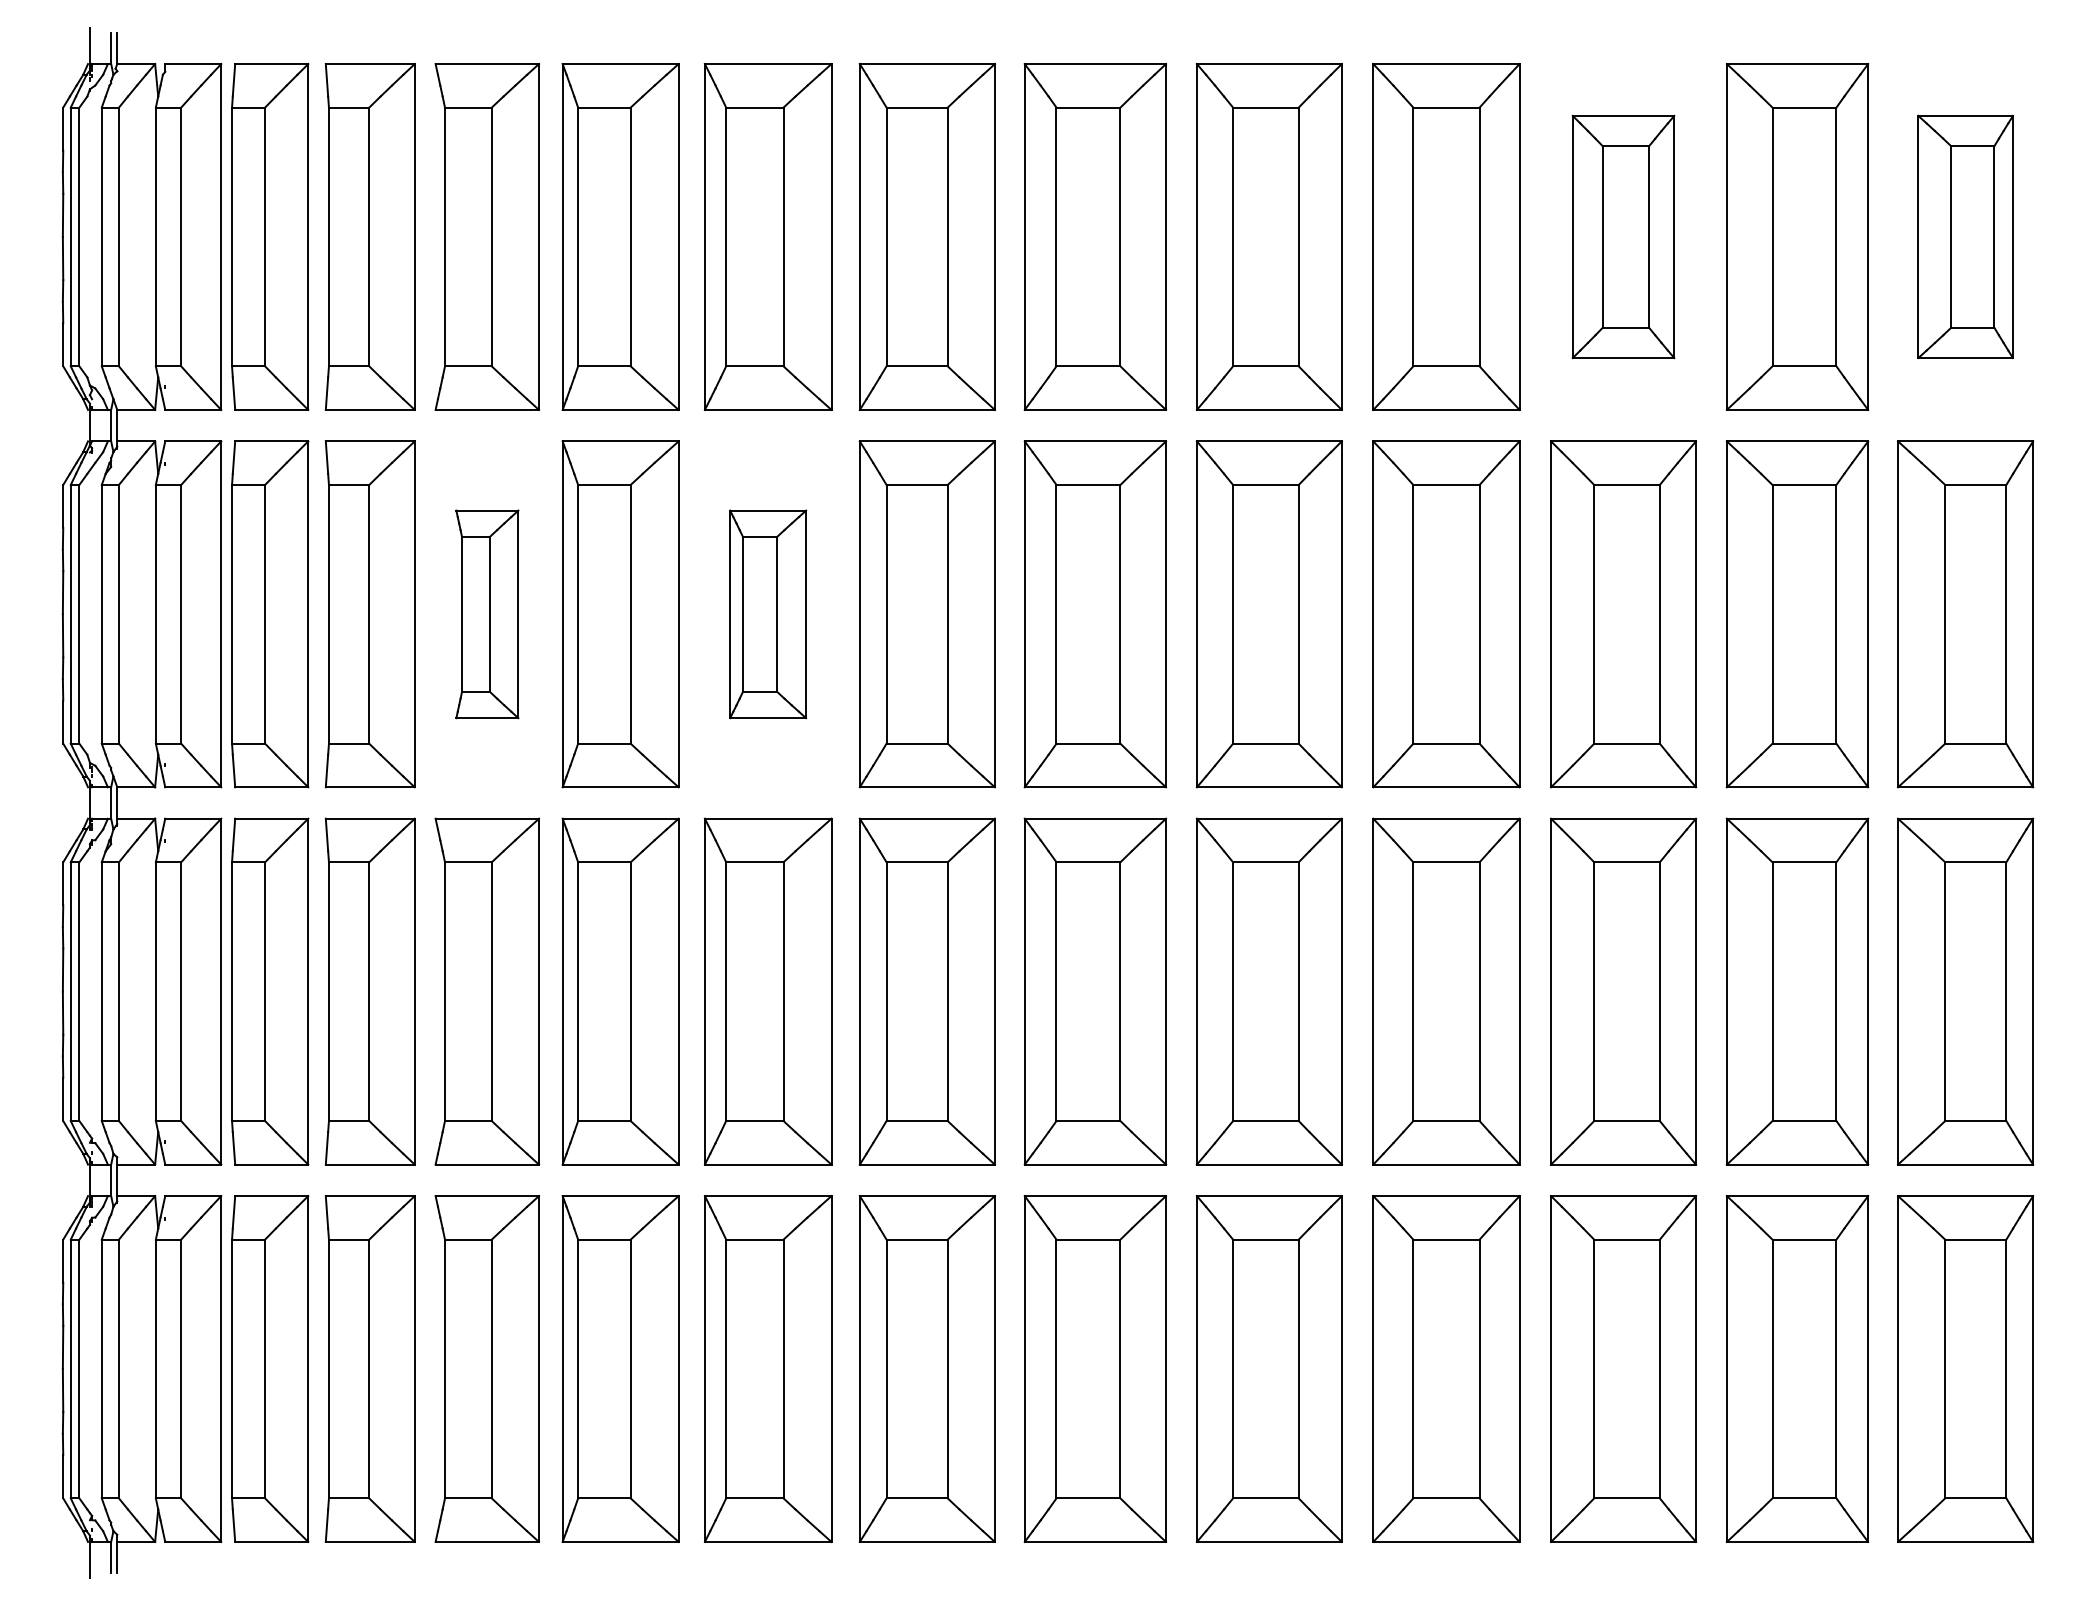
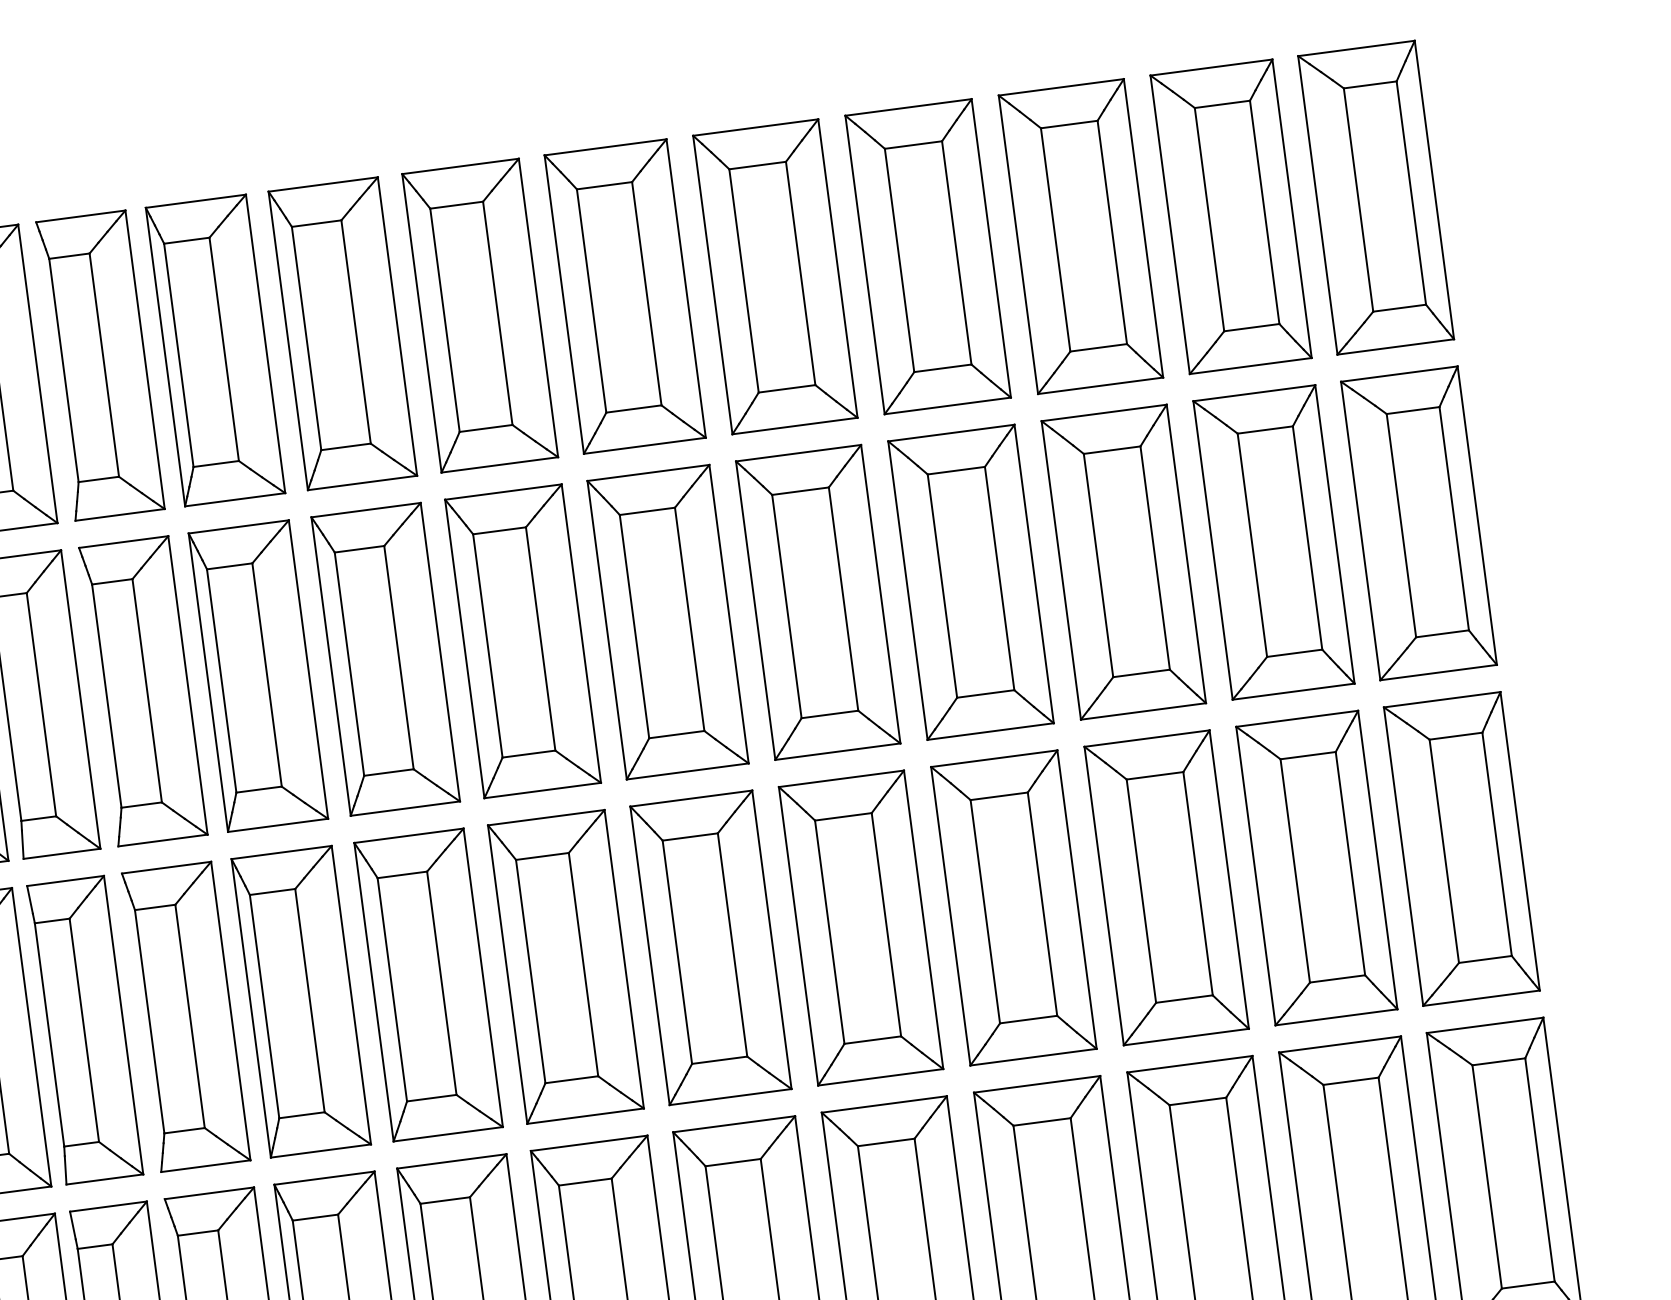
part: (1623, 236) -> (1080, 236), size x1.43
part: (1965, 236) -> (1376, 197), size x1.43
part: (487, 614) -> (143, 691), size x1.67
part: (767, 614) -> (385, 659), size x1.67

